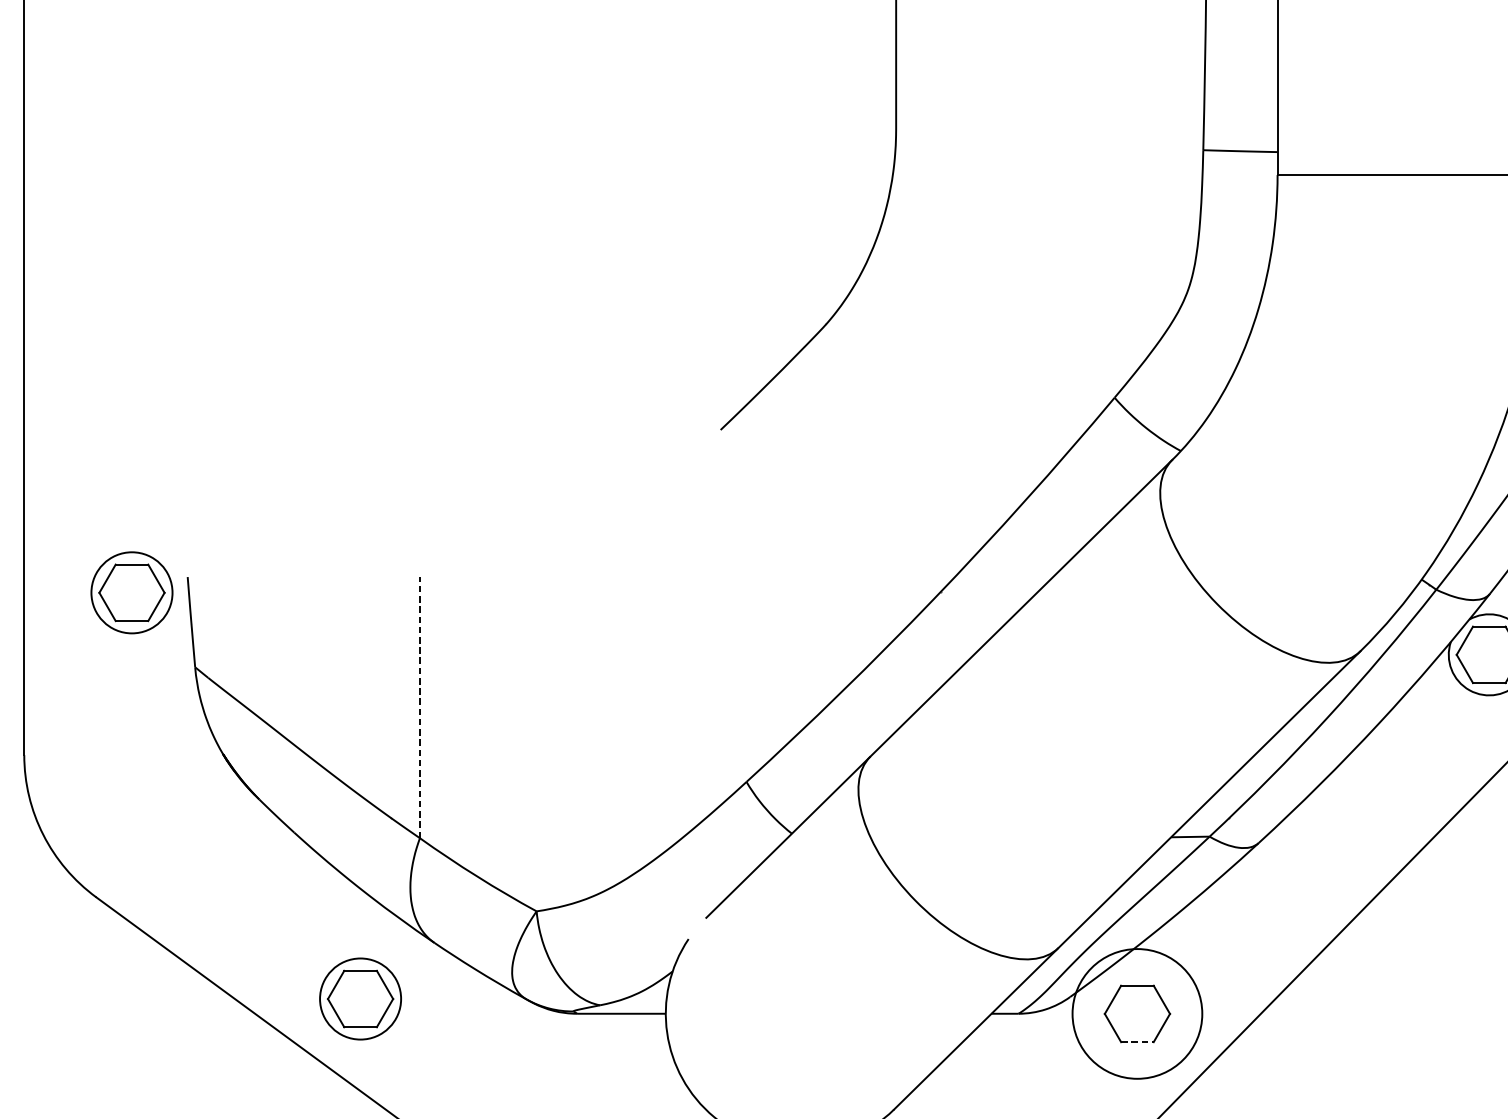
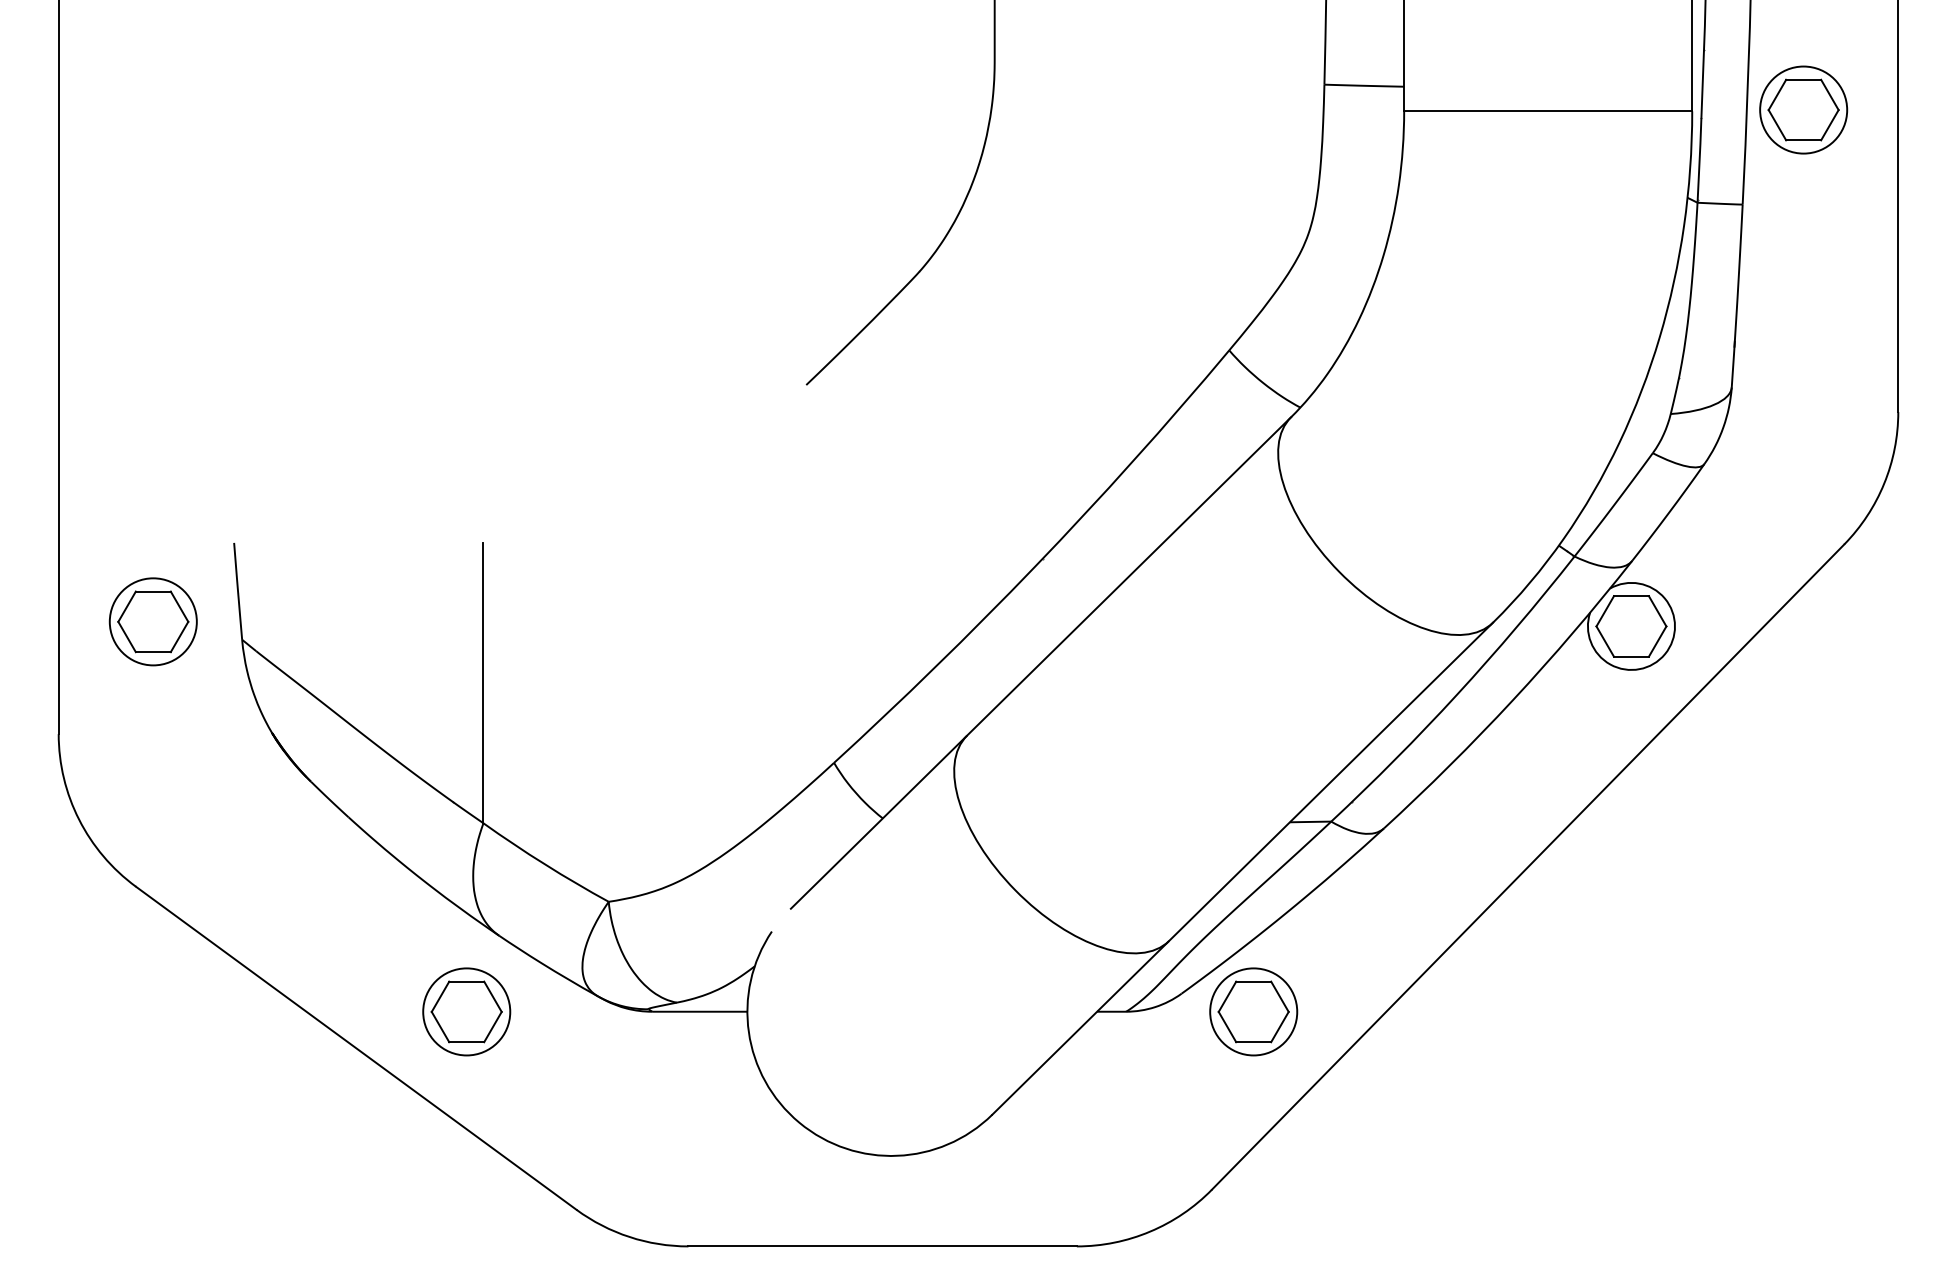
part: (131, 592) -> (152, 621), moved
line: (419, 707) -> (483, 682), dashed -> solid
part: (360, 998) -> (466, 1011), moved
circle: (1137, 1013) -> (1253, 1011), size x0.62
line: (1138, 1042) -> (1254, 1042), dashed -> solid

